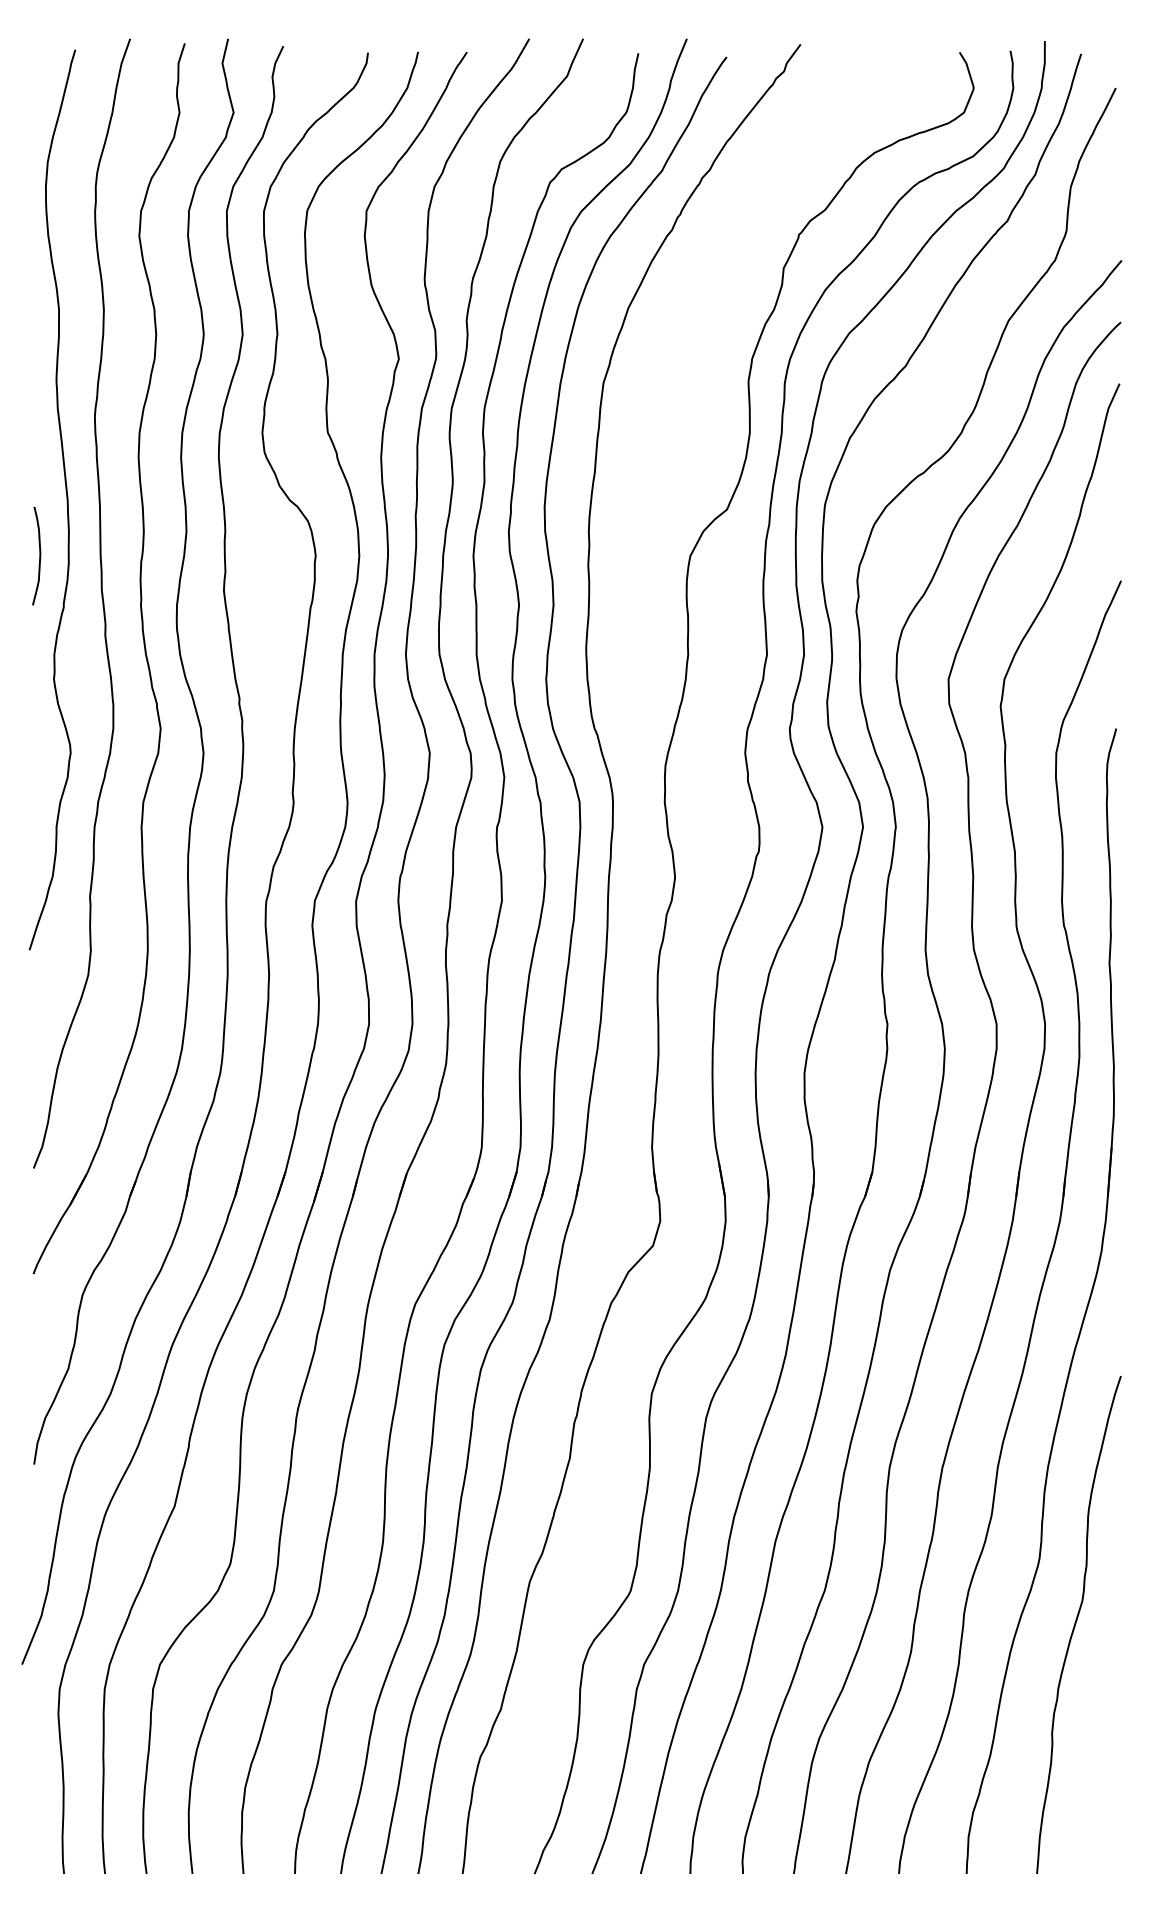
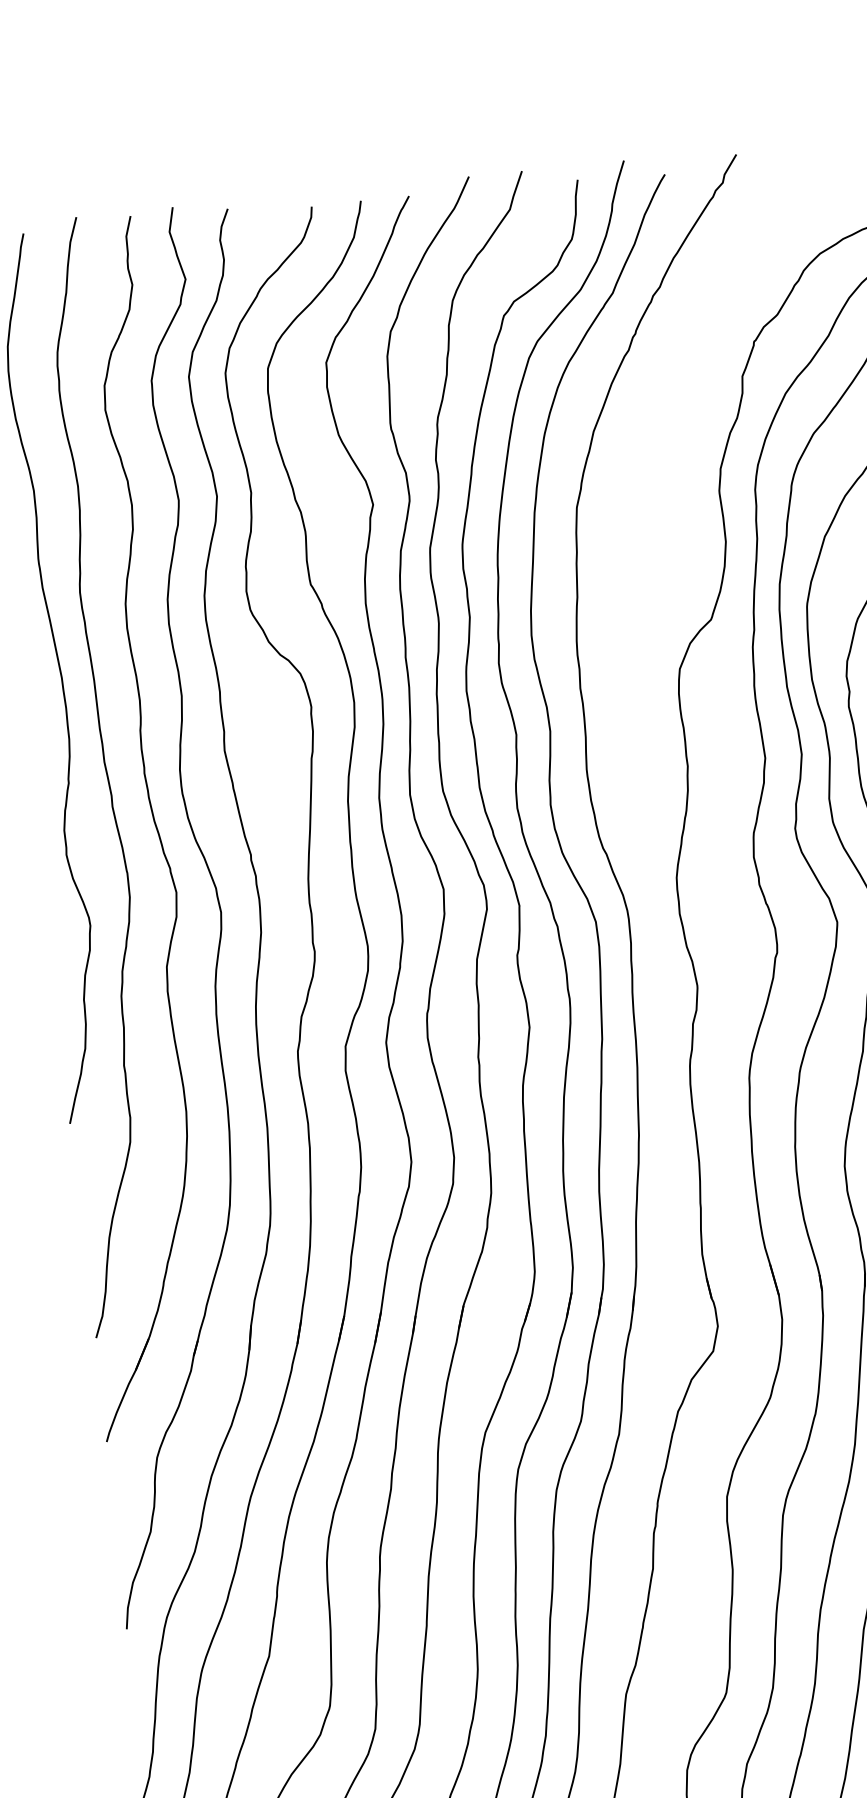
curve: (39, 555) -> (39, 734), removed

